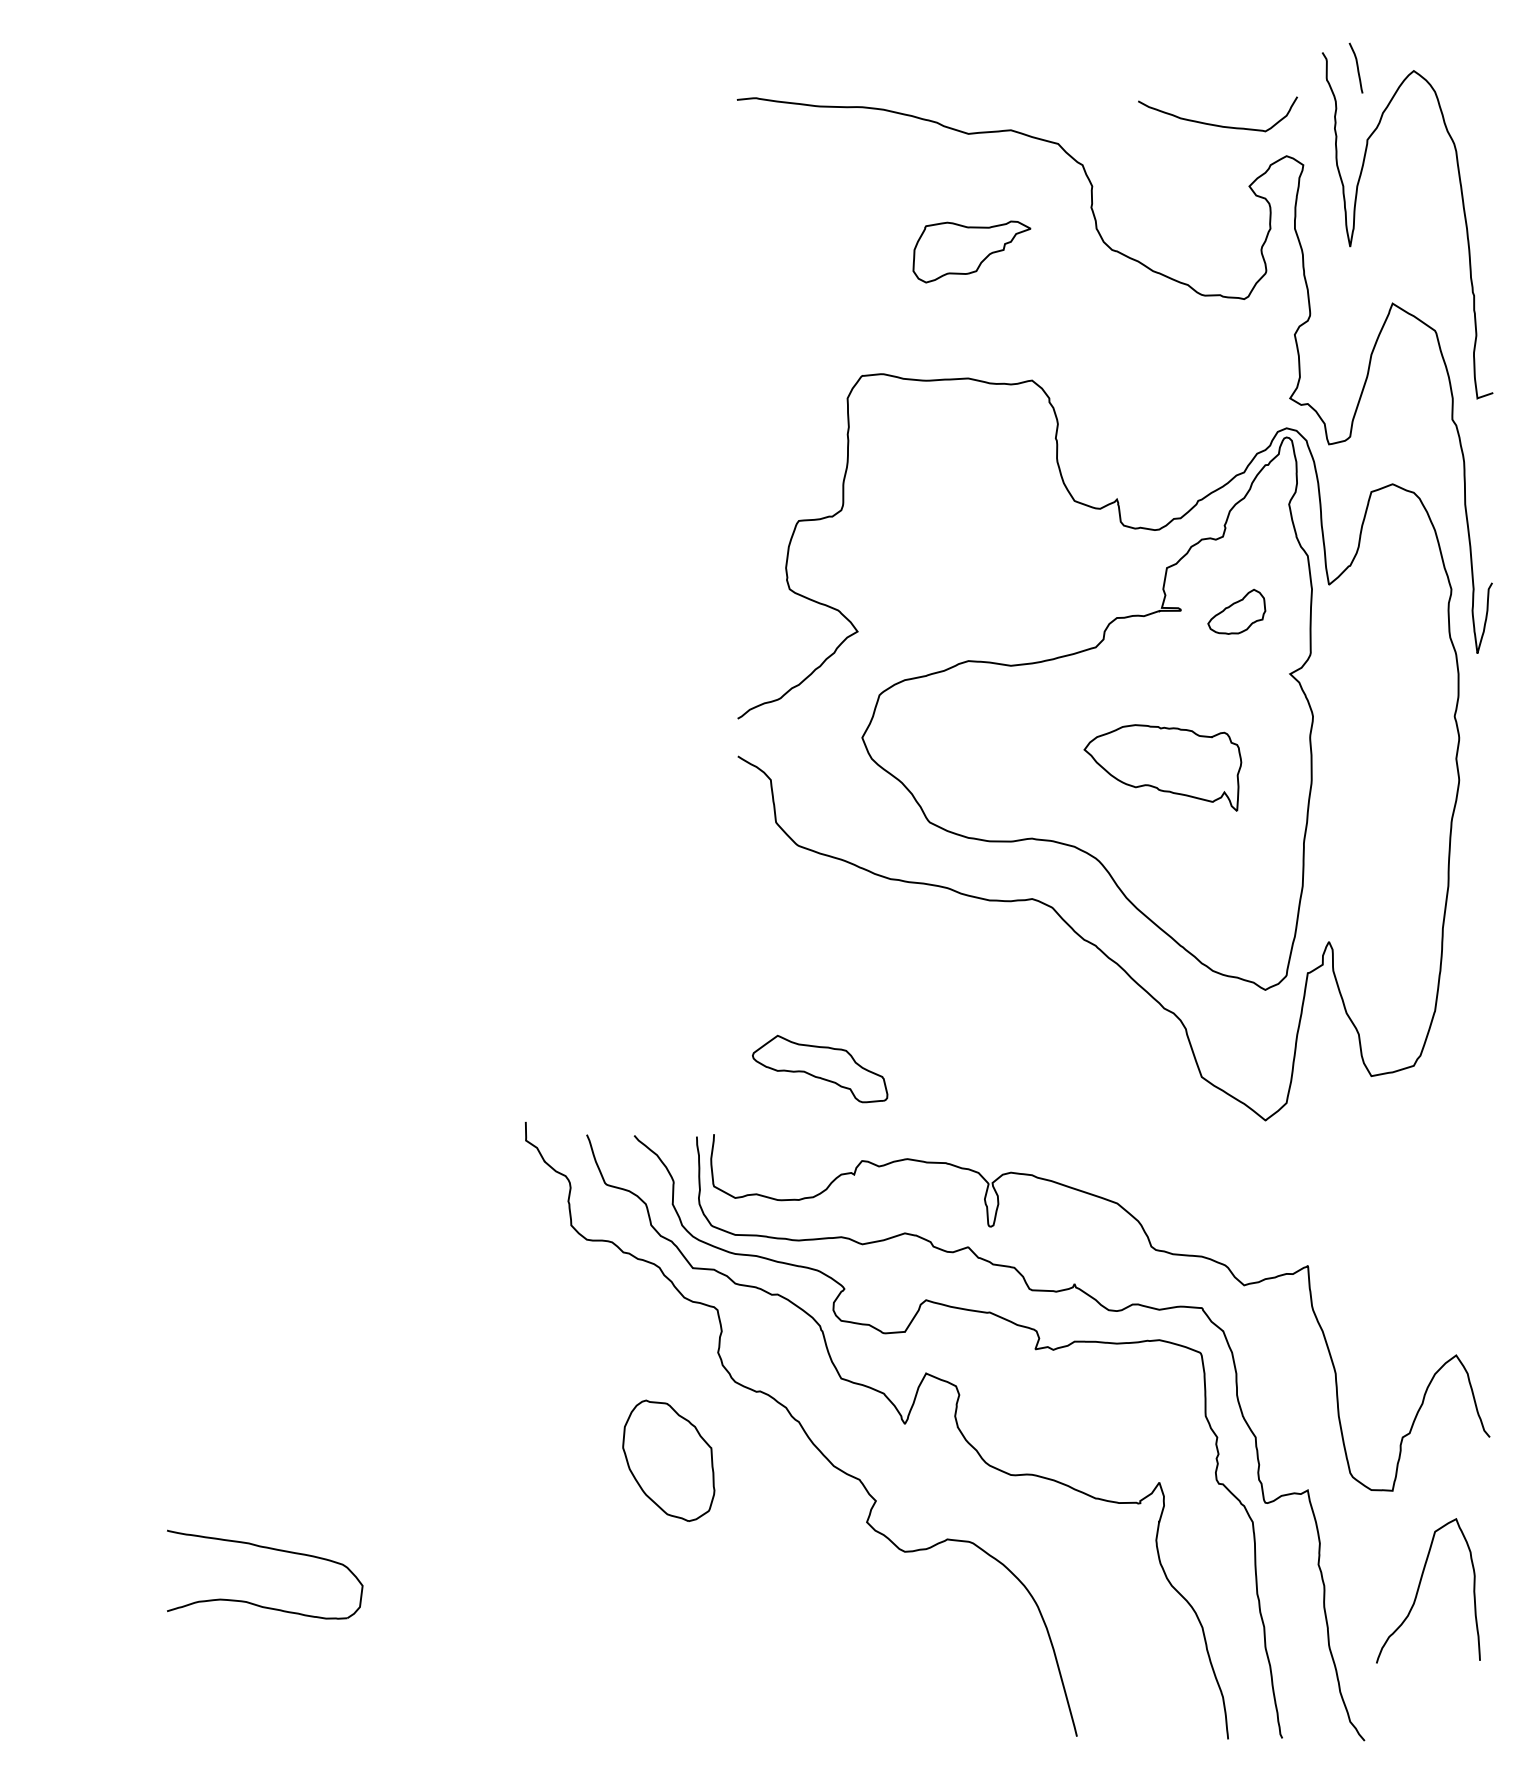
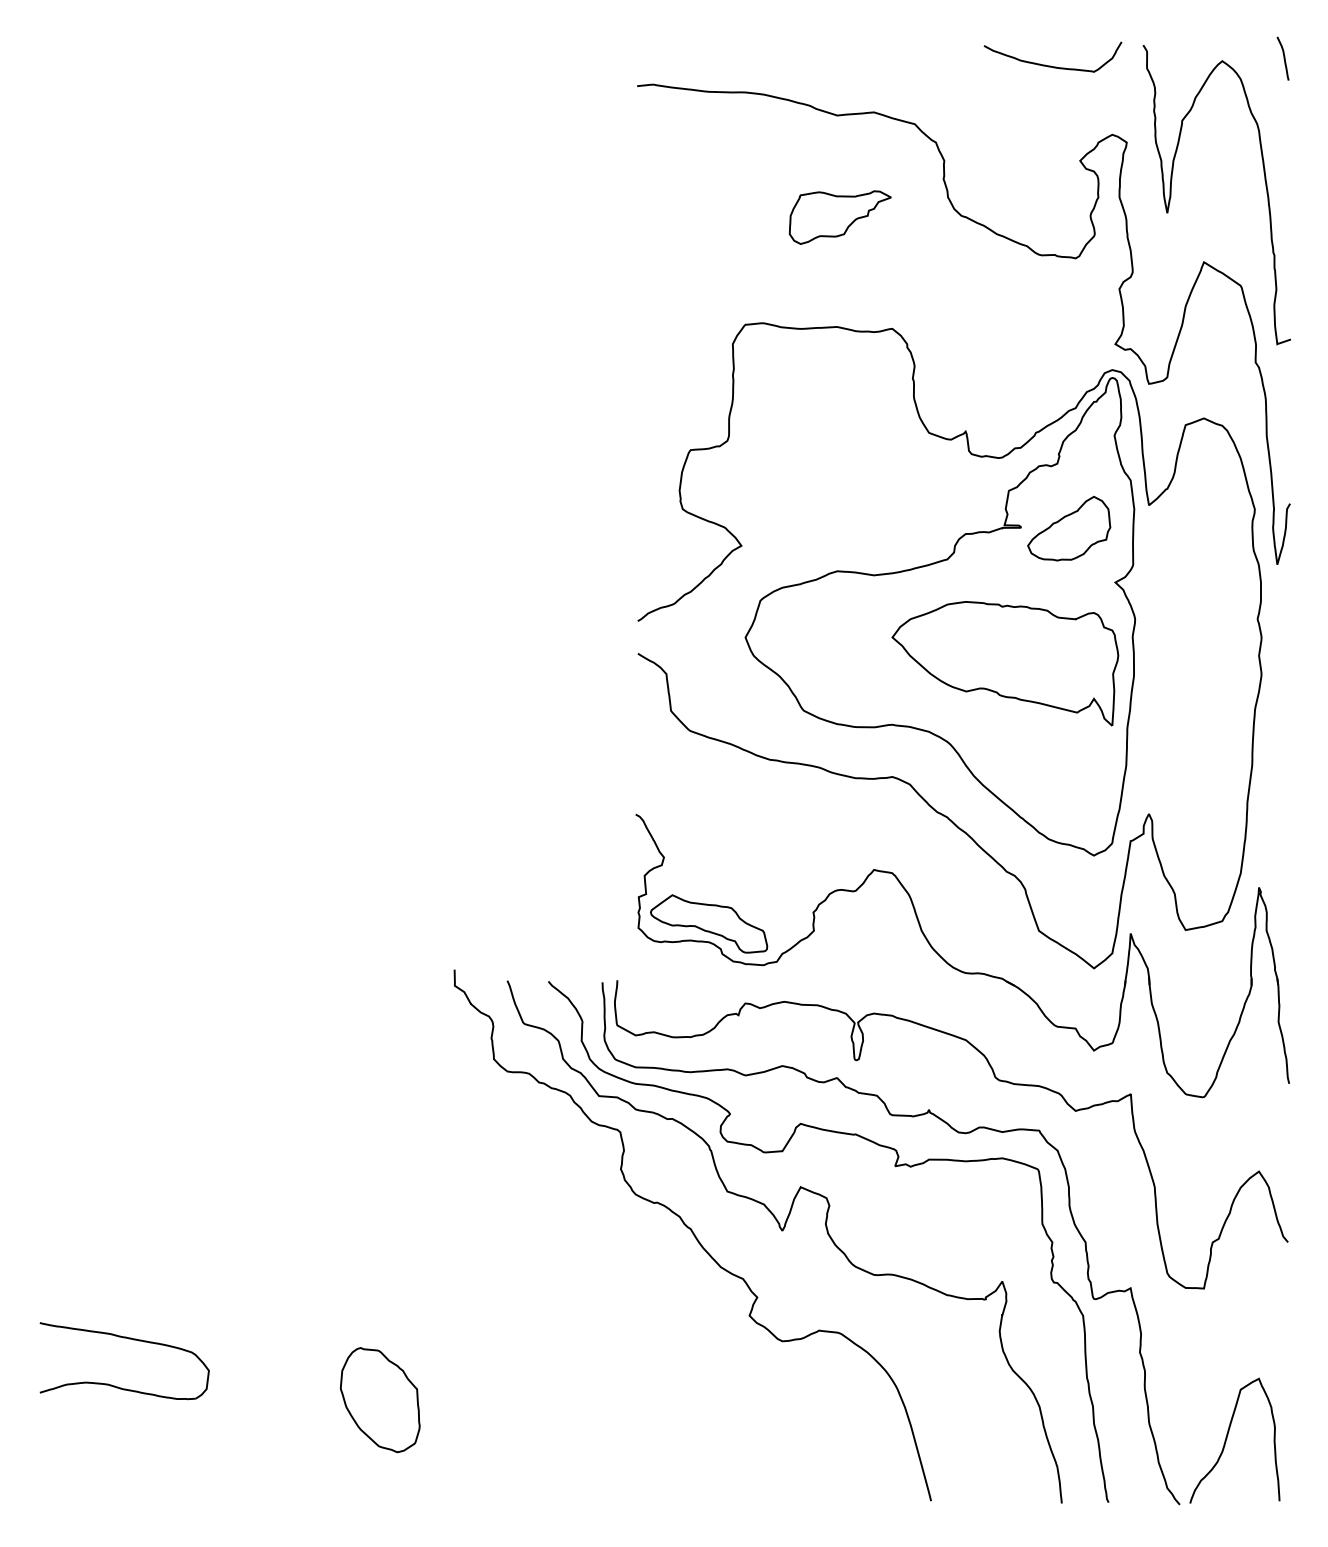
curve: (1356, 66) -> (1283, 57), moved
curve: (1217, 124) -> (1052, 65), moved
part: (1236, 611) -> (1069, 528), size x1.67
part: (1162, 767) -> (1005, 663), size x1.67
part: (1107, 1120) -> (957, 968), added
part: (668, 1460) -> (380, 1399), moved
part: (269, 1549) -> (128, 1339), moved
curve: (1419, 1589) -> (1227, 1439), moved

